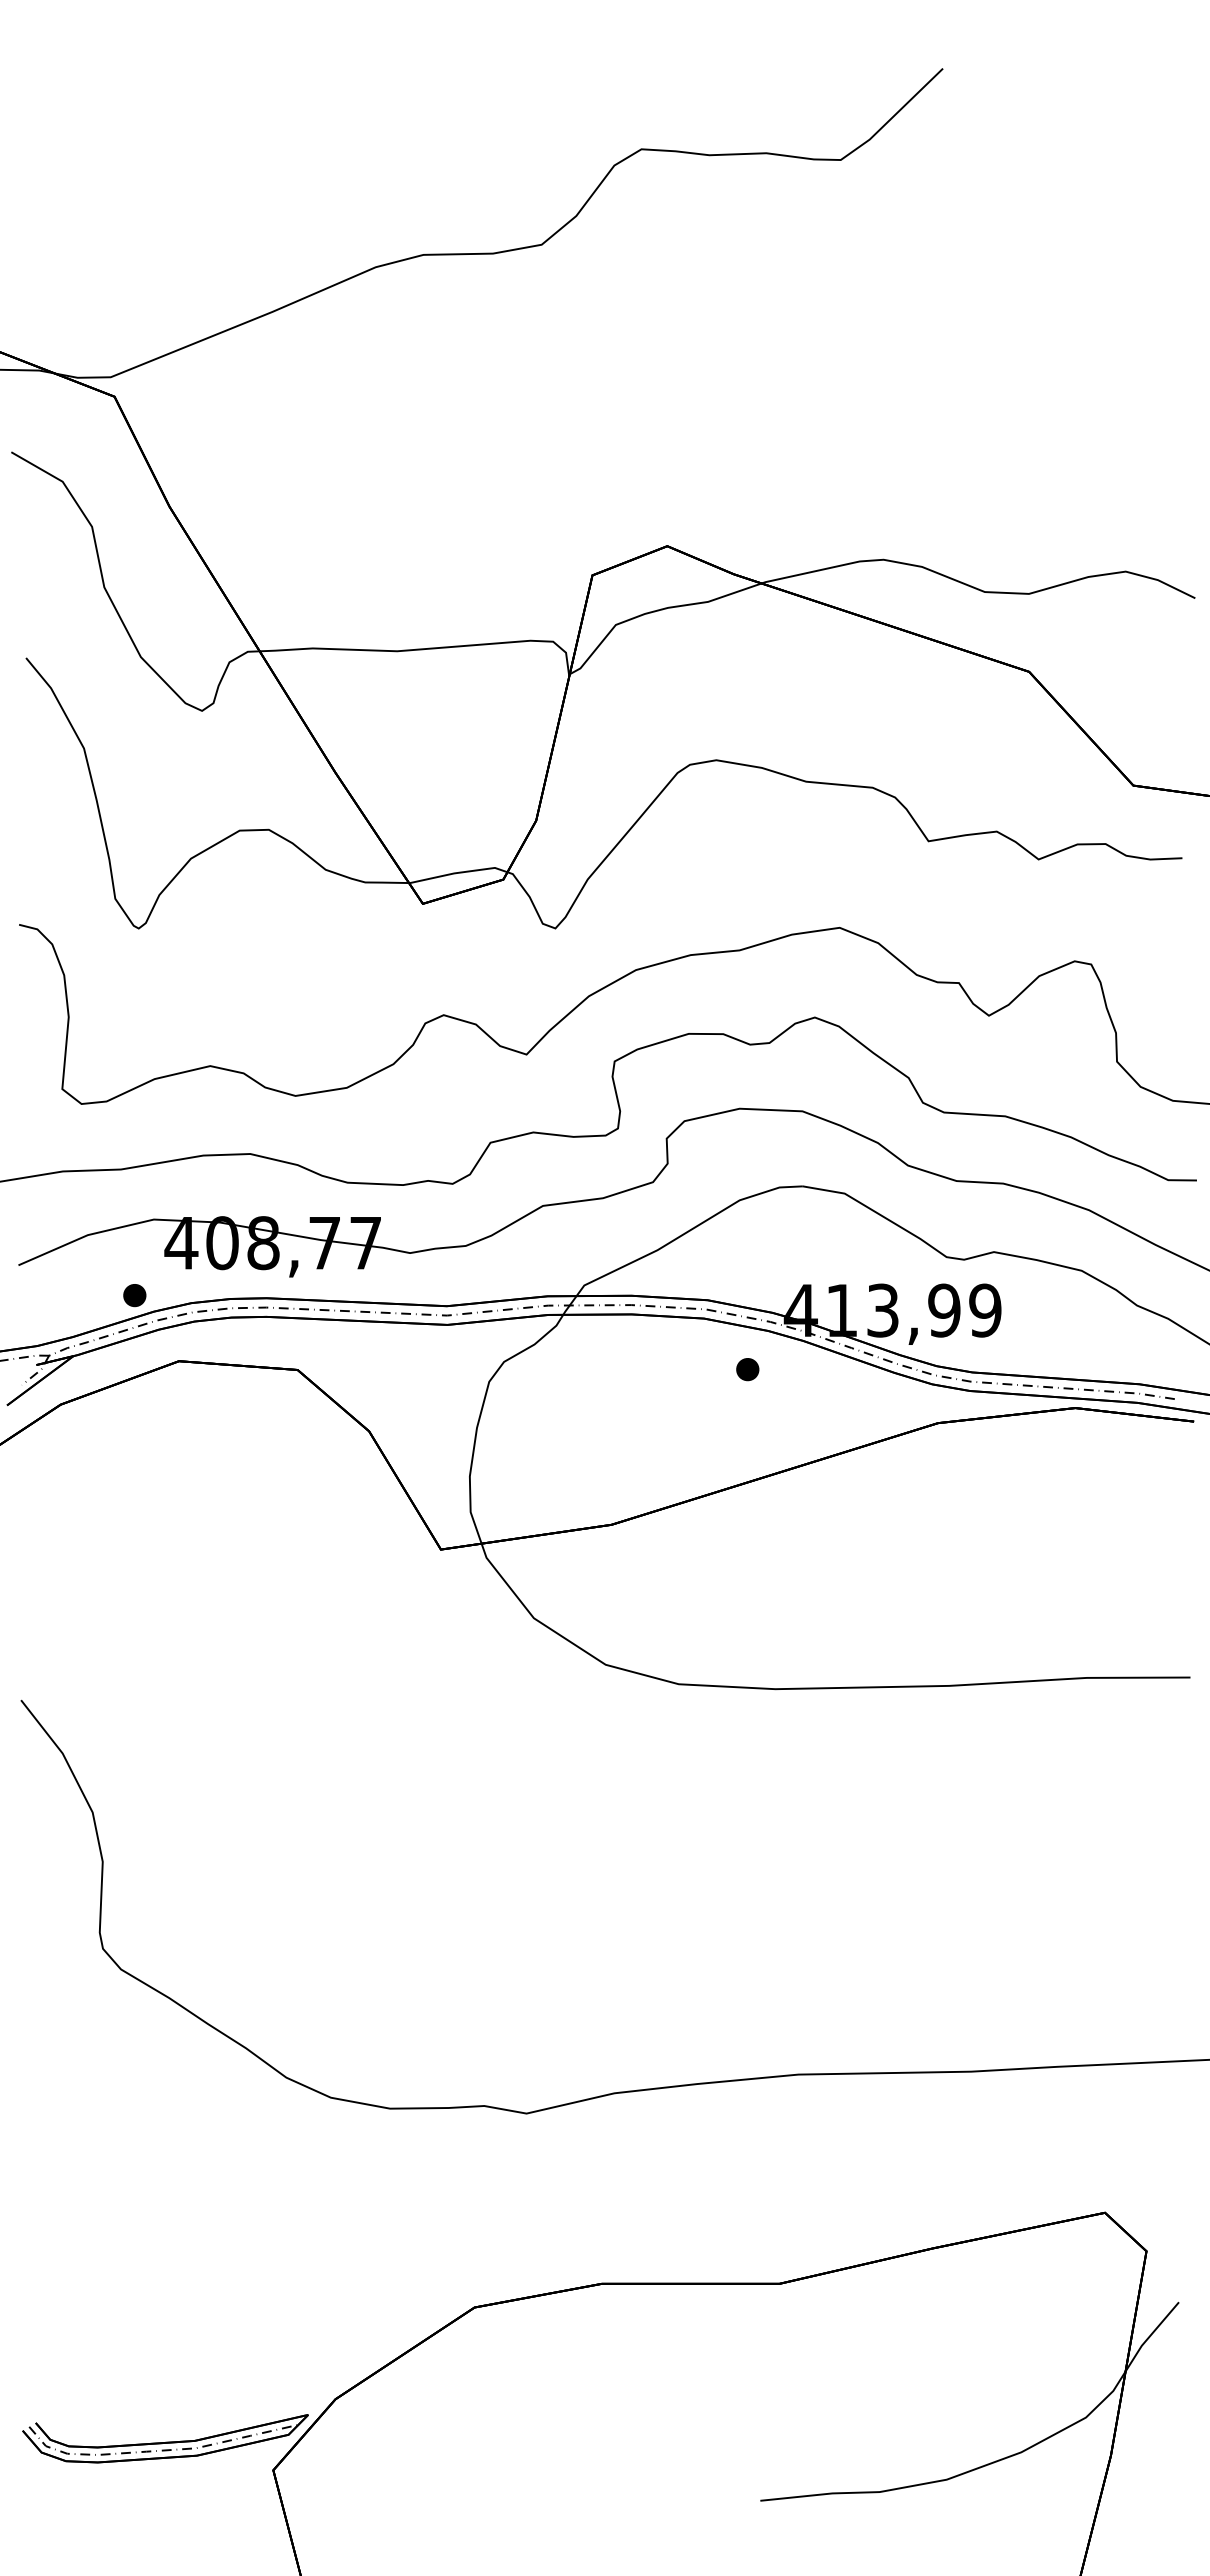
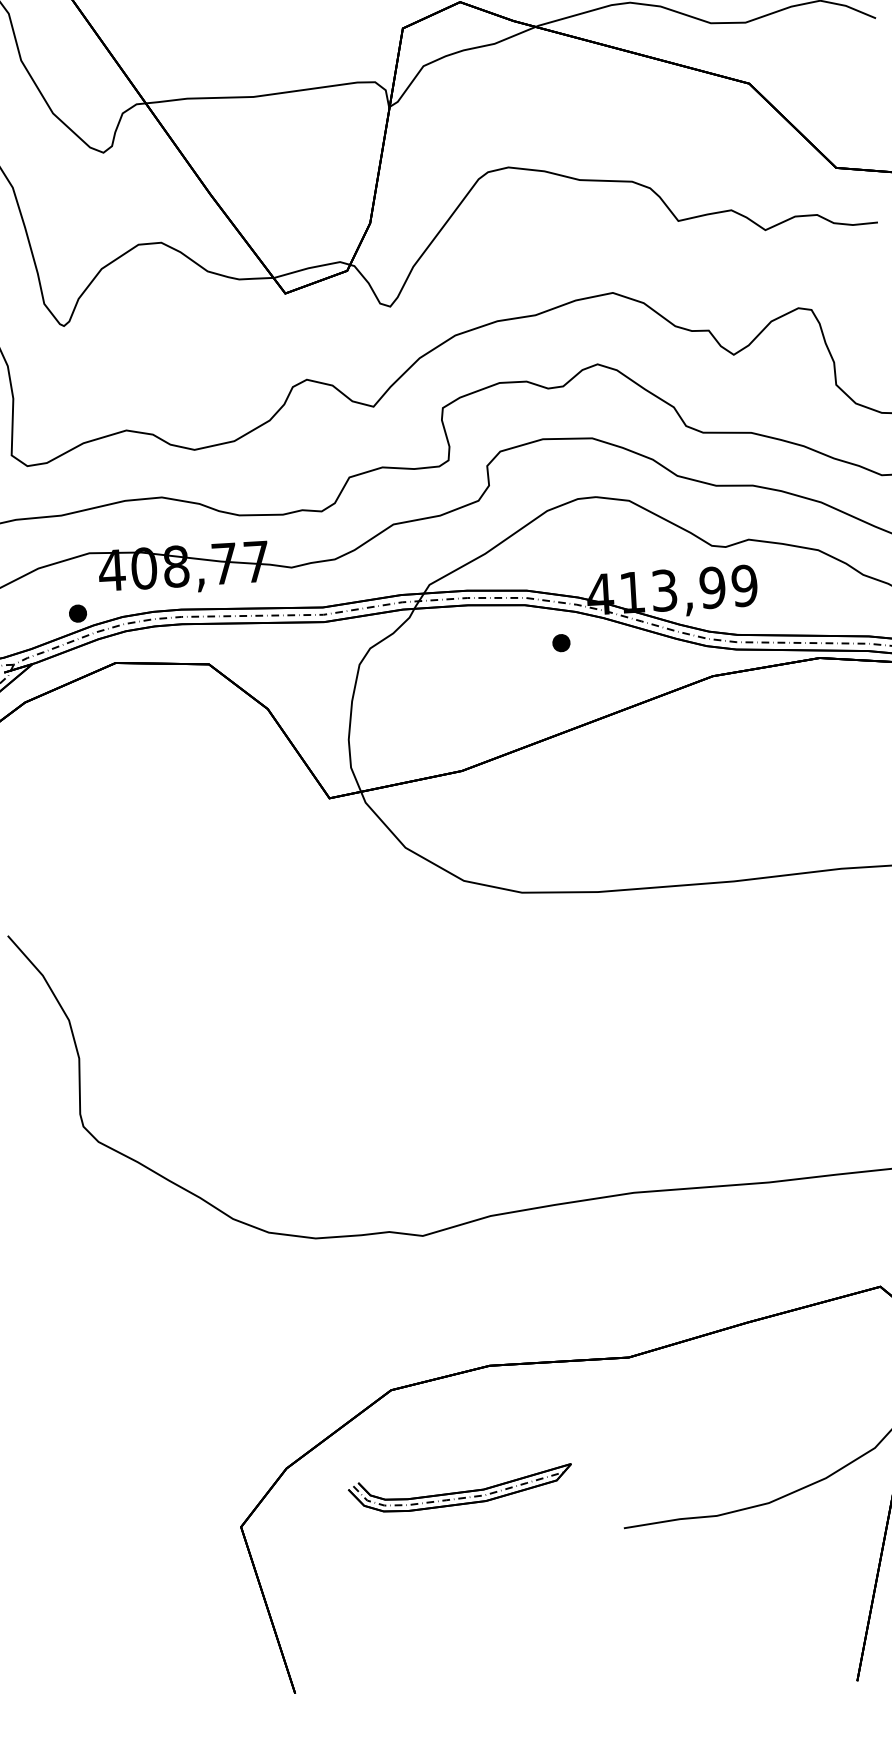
part: (165, 2438) -> (460, 1489), moved

